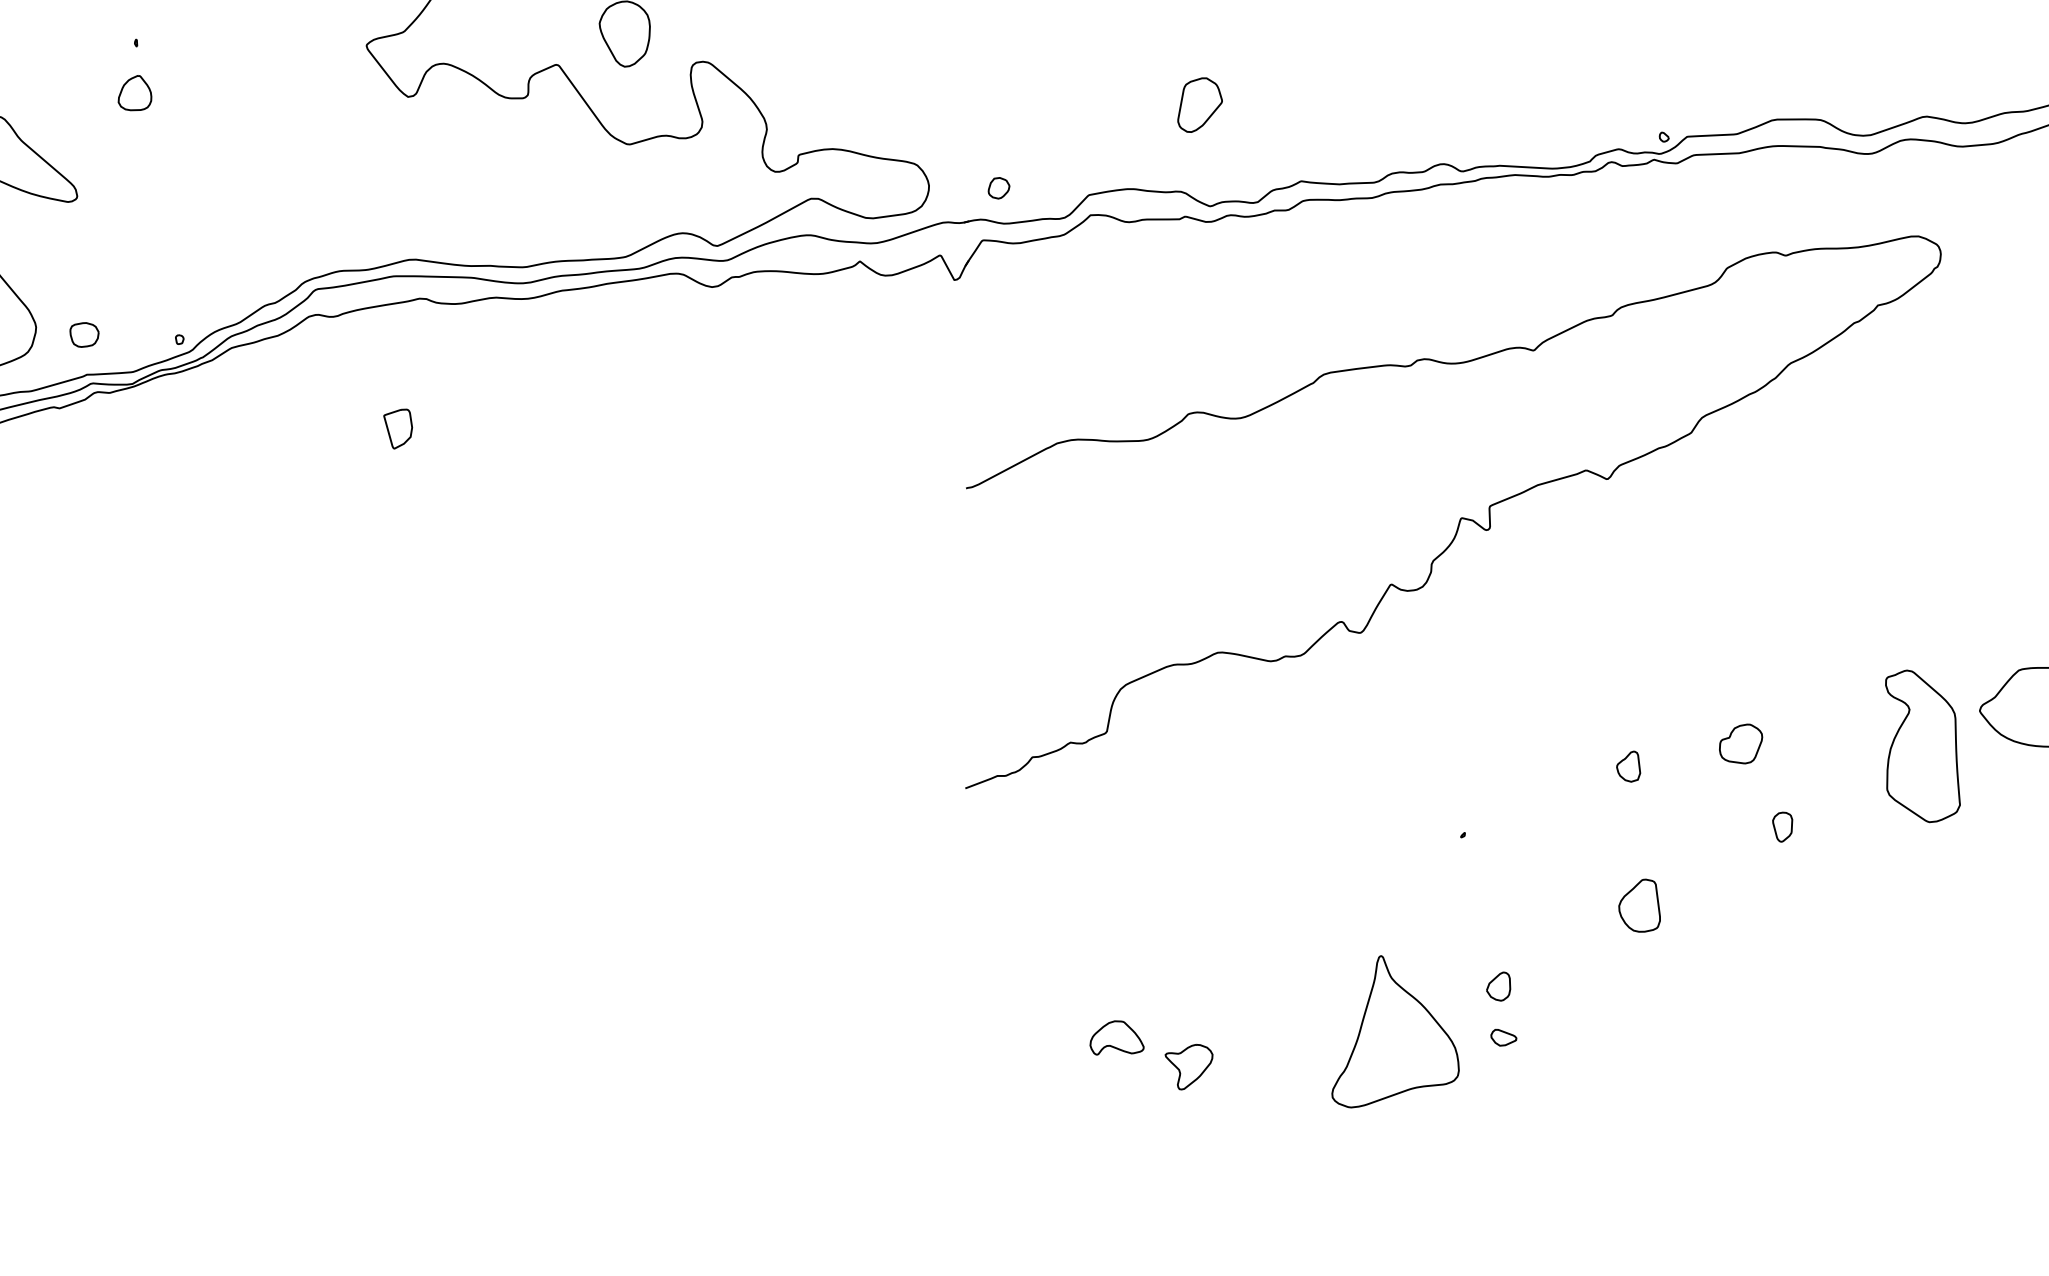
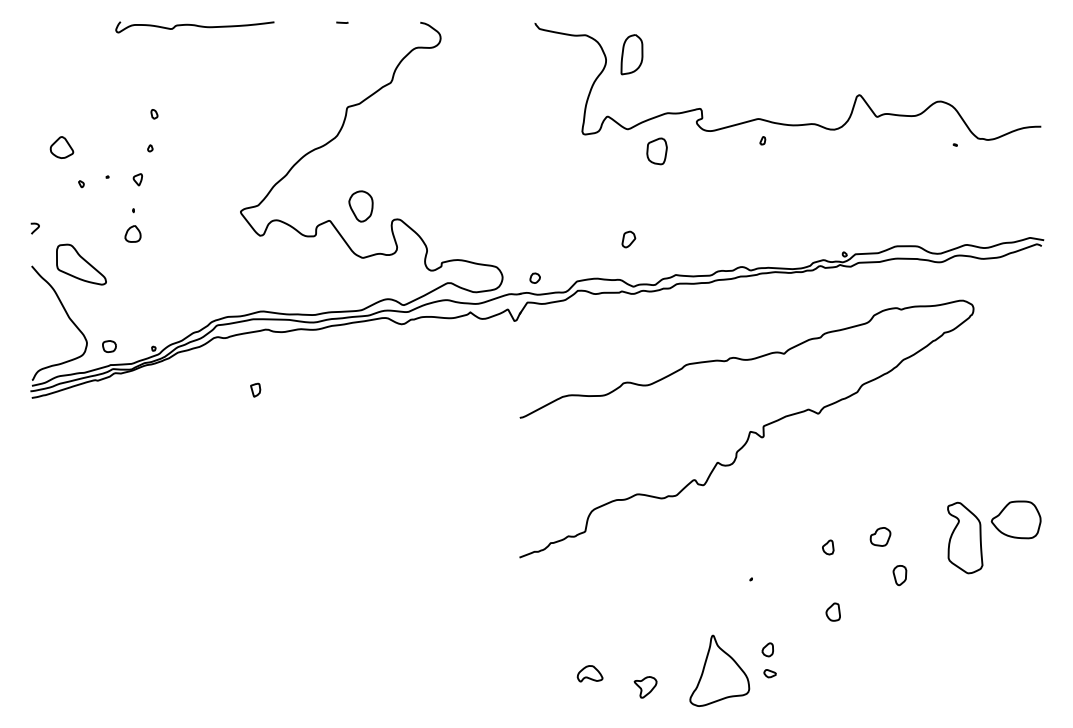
part: (1199, 104) -> (628, 239), size x0.62
part: (398, 427) -> (255, 389), size x0.71
part: (1781, 826) -> (899, 575), size x1.43
part: (1637, 904) -> (832, 611), size x0.71
part: (1188, 1067) -> (645, 687), moved

